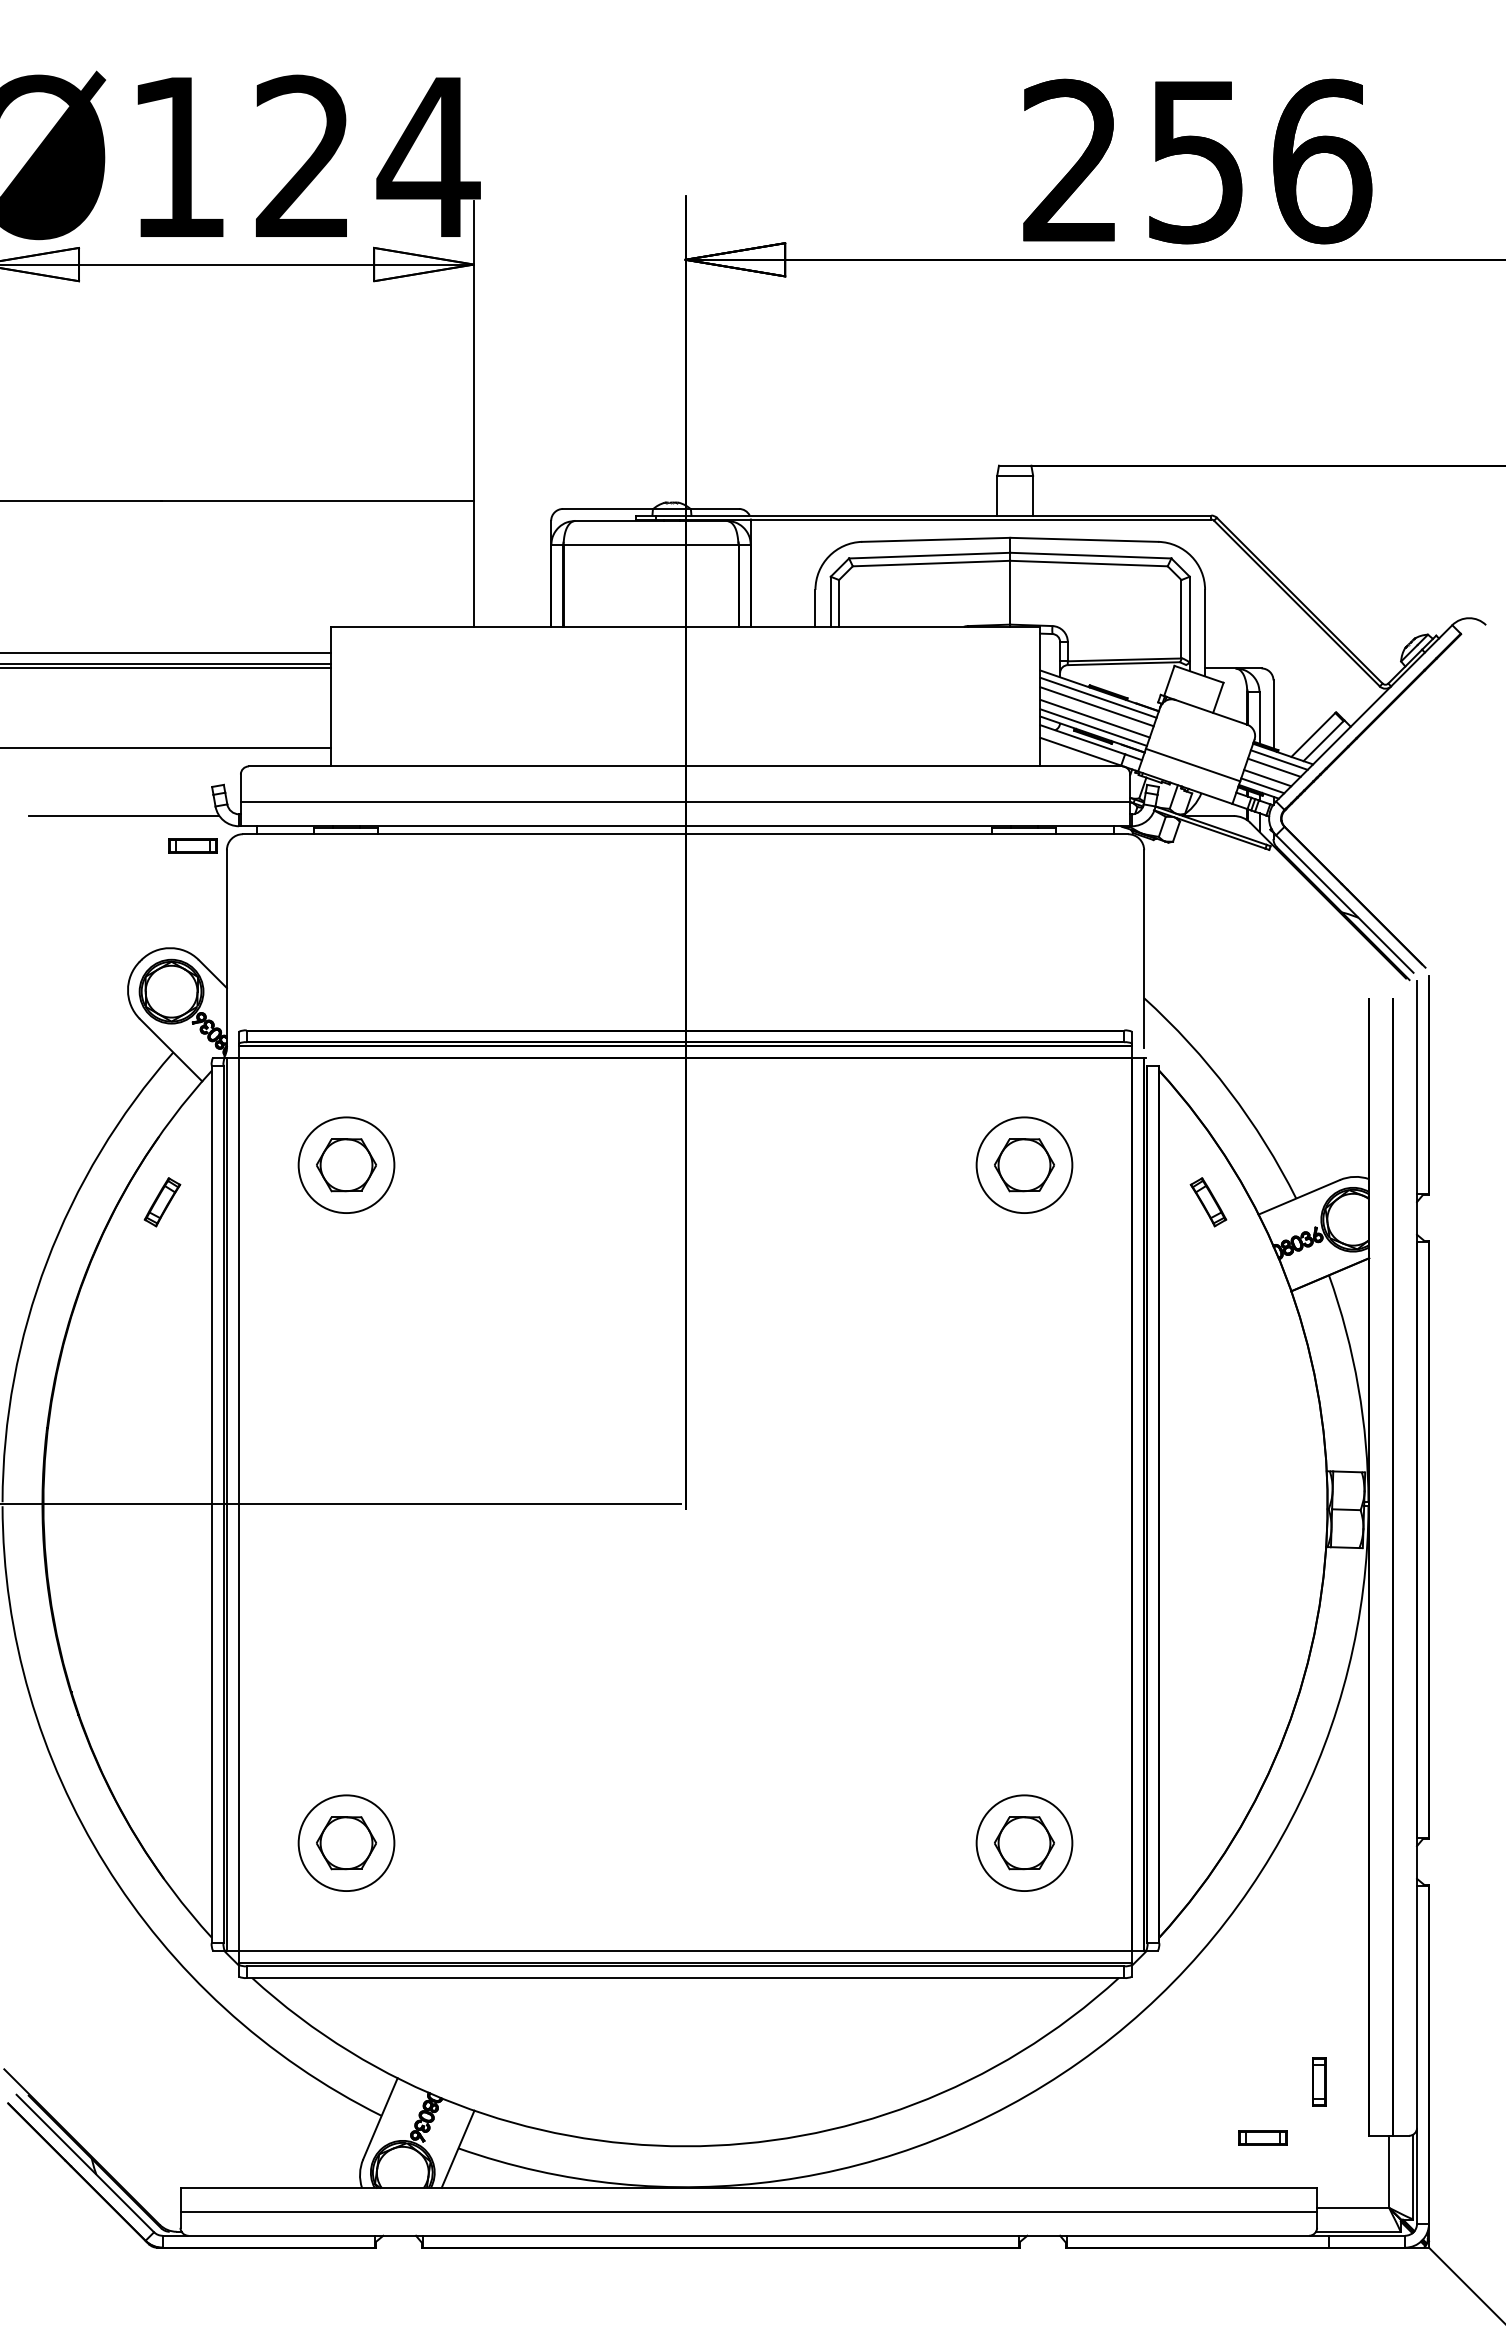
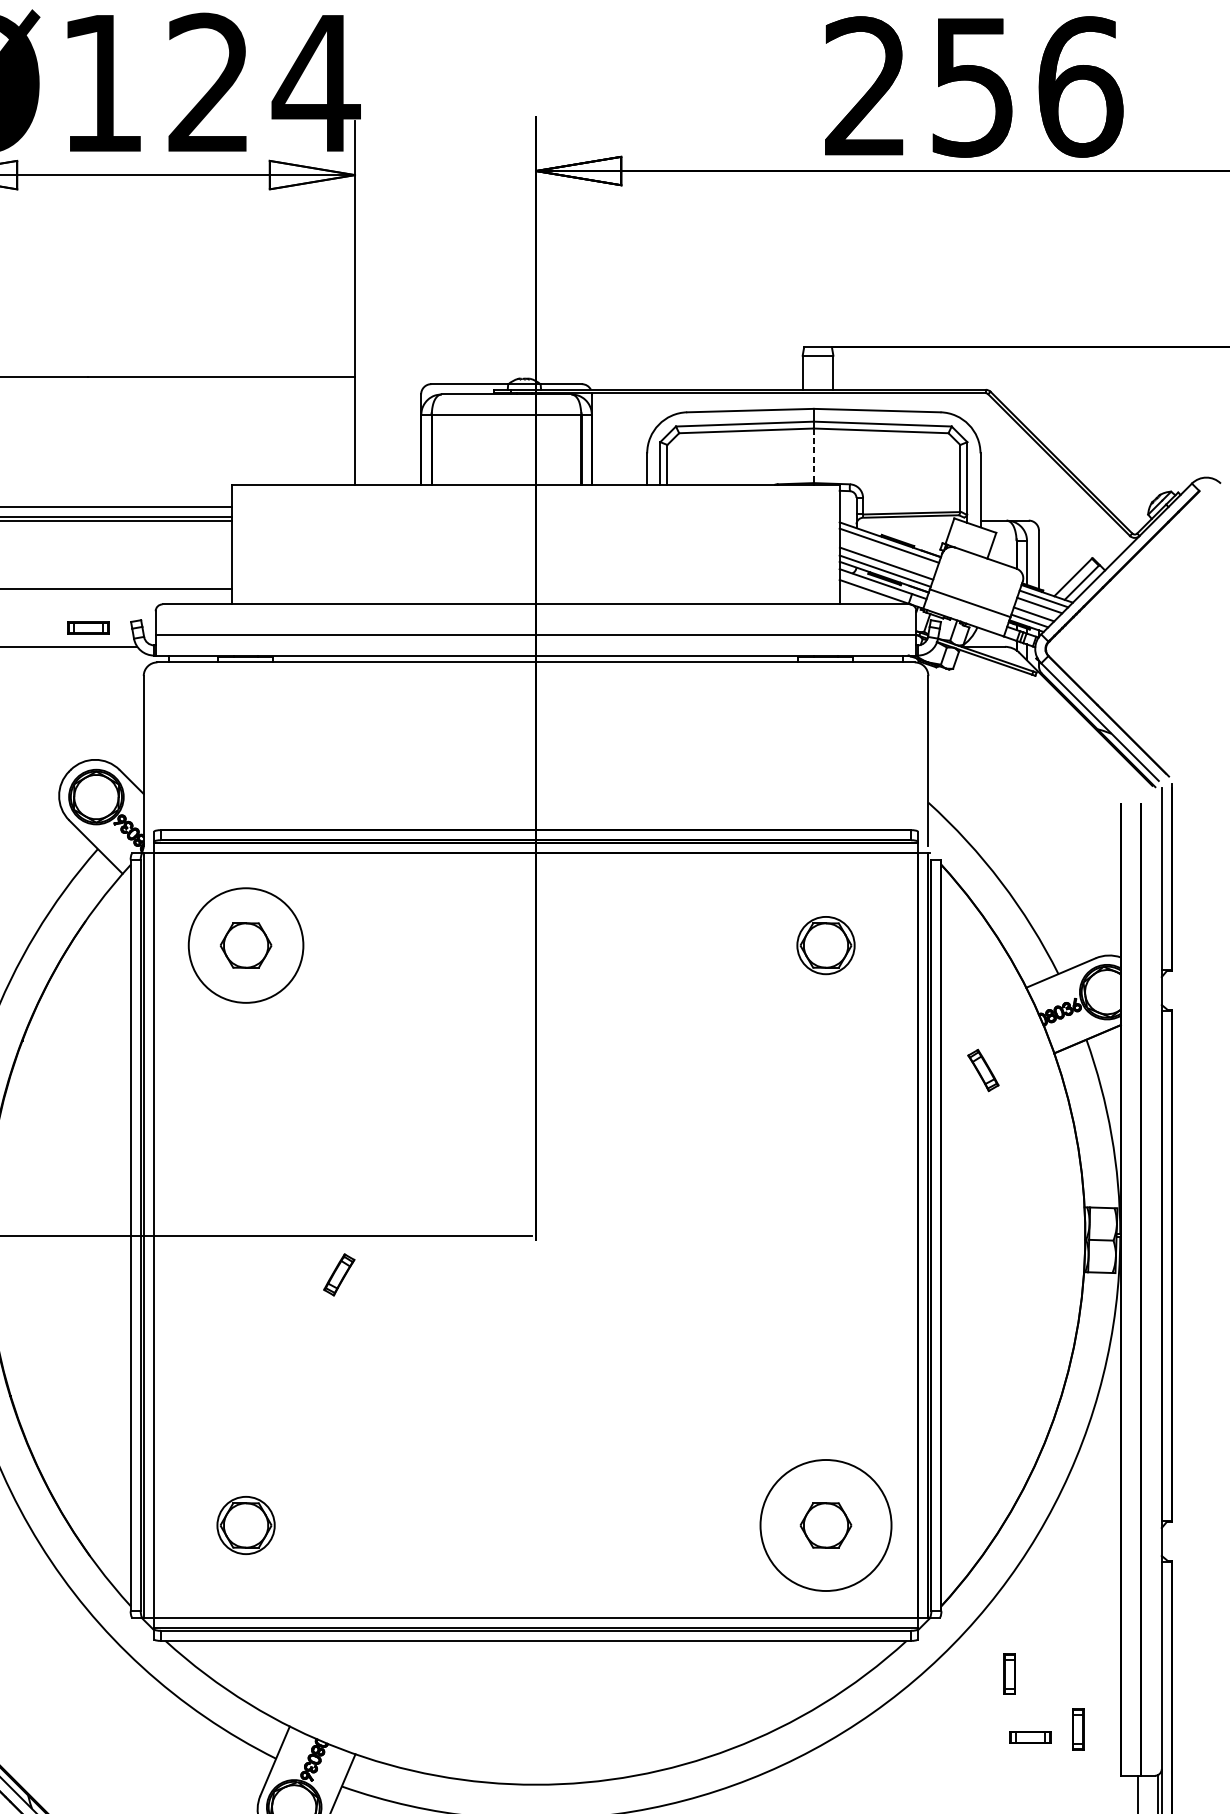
line: (1010, 592) -> (814, 455), solid -> dashed
line: (1096, 706) -> (887, 553), removed
part: (192, 845) -> (88, 627), moved
circle: (346, 1165) -> (246, 945), size x1.4
circle: (1024, 1165) -> (826, 945), size x0.7
part: (162, 1202) -> (339, 1275), moved
part: (1208, 1202) -> (983, 1070), moved
circle: (346, 1843) -> (246, 1525), size x0.7
circle: (1024, 1843) -> (826, 1525), size x1.6
part: (1239, 2016) -> (1009, 1673), added
part: (1262, 2137) -> (1029, 1737), moved

